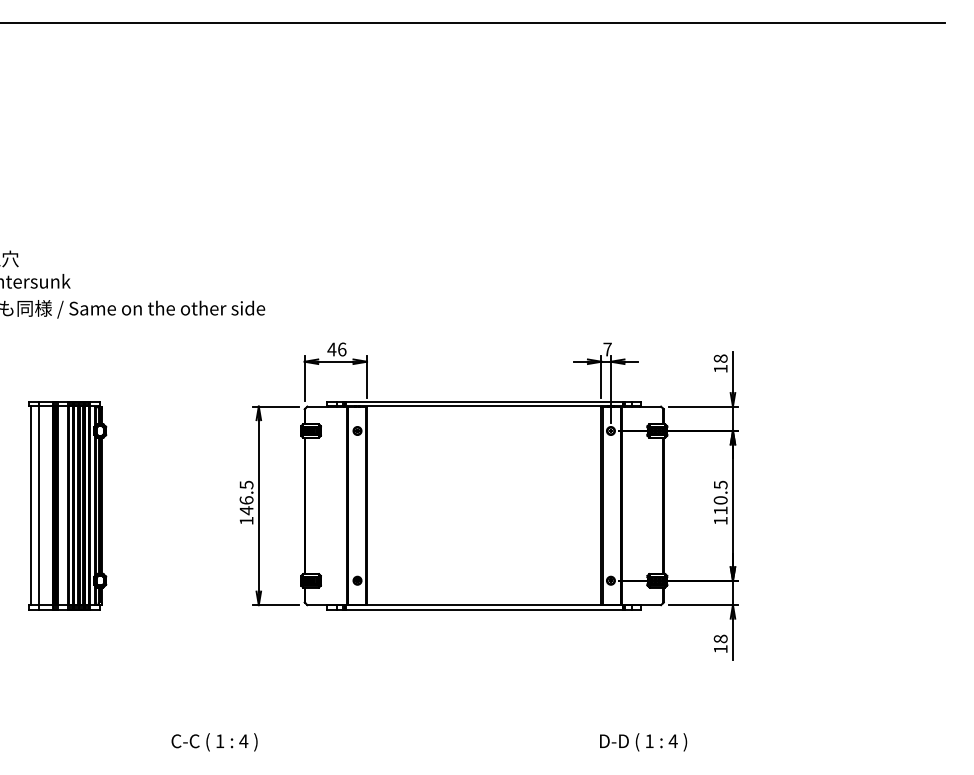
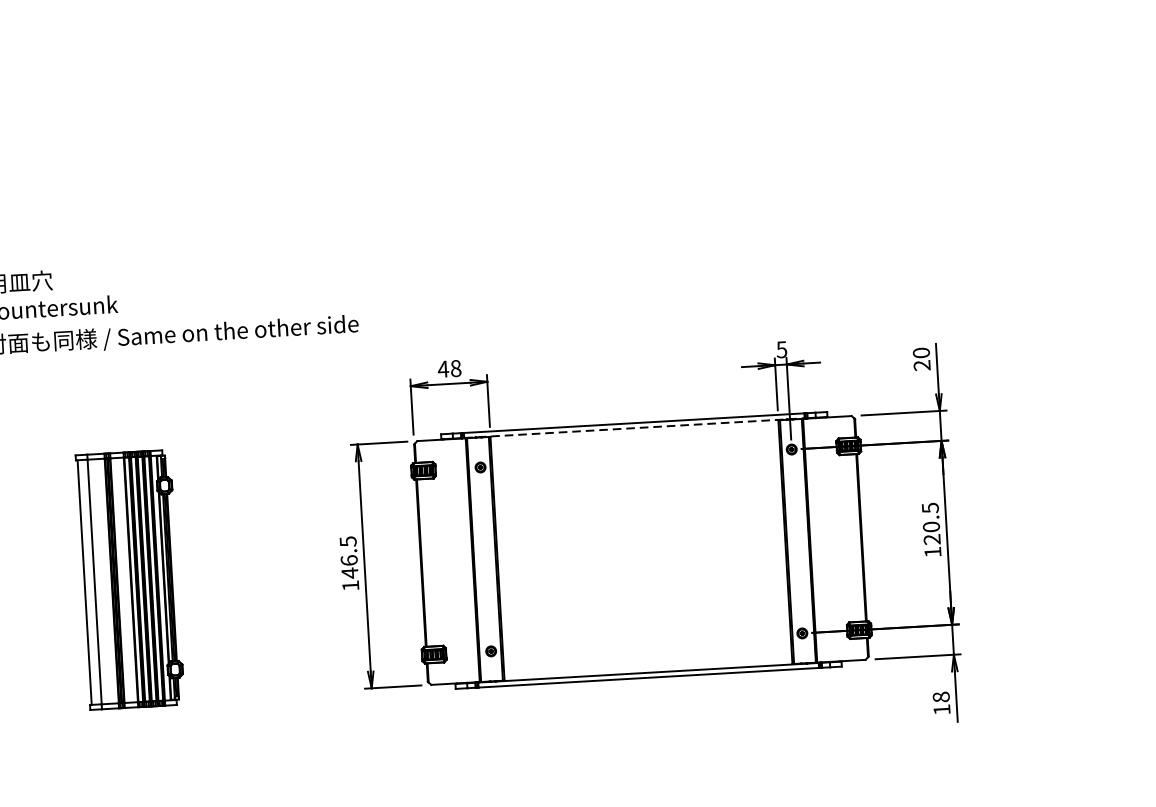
text: (342, 349) -> (456, 368), 46 -> 48
text: (607, 349) -> (781, 349), 7 -> 5
text: (720, 363) -> (921, 358), 18 -> 20
line: (484, 406) -> (634, 428), solid -> dashed
text: (720, 510) -> (931, 539), 110.5 -> 120.5

